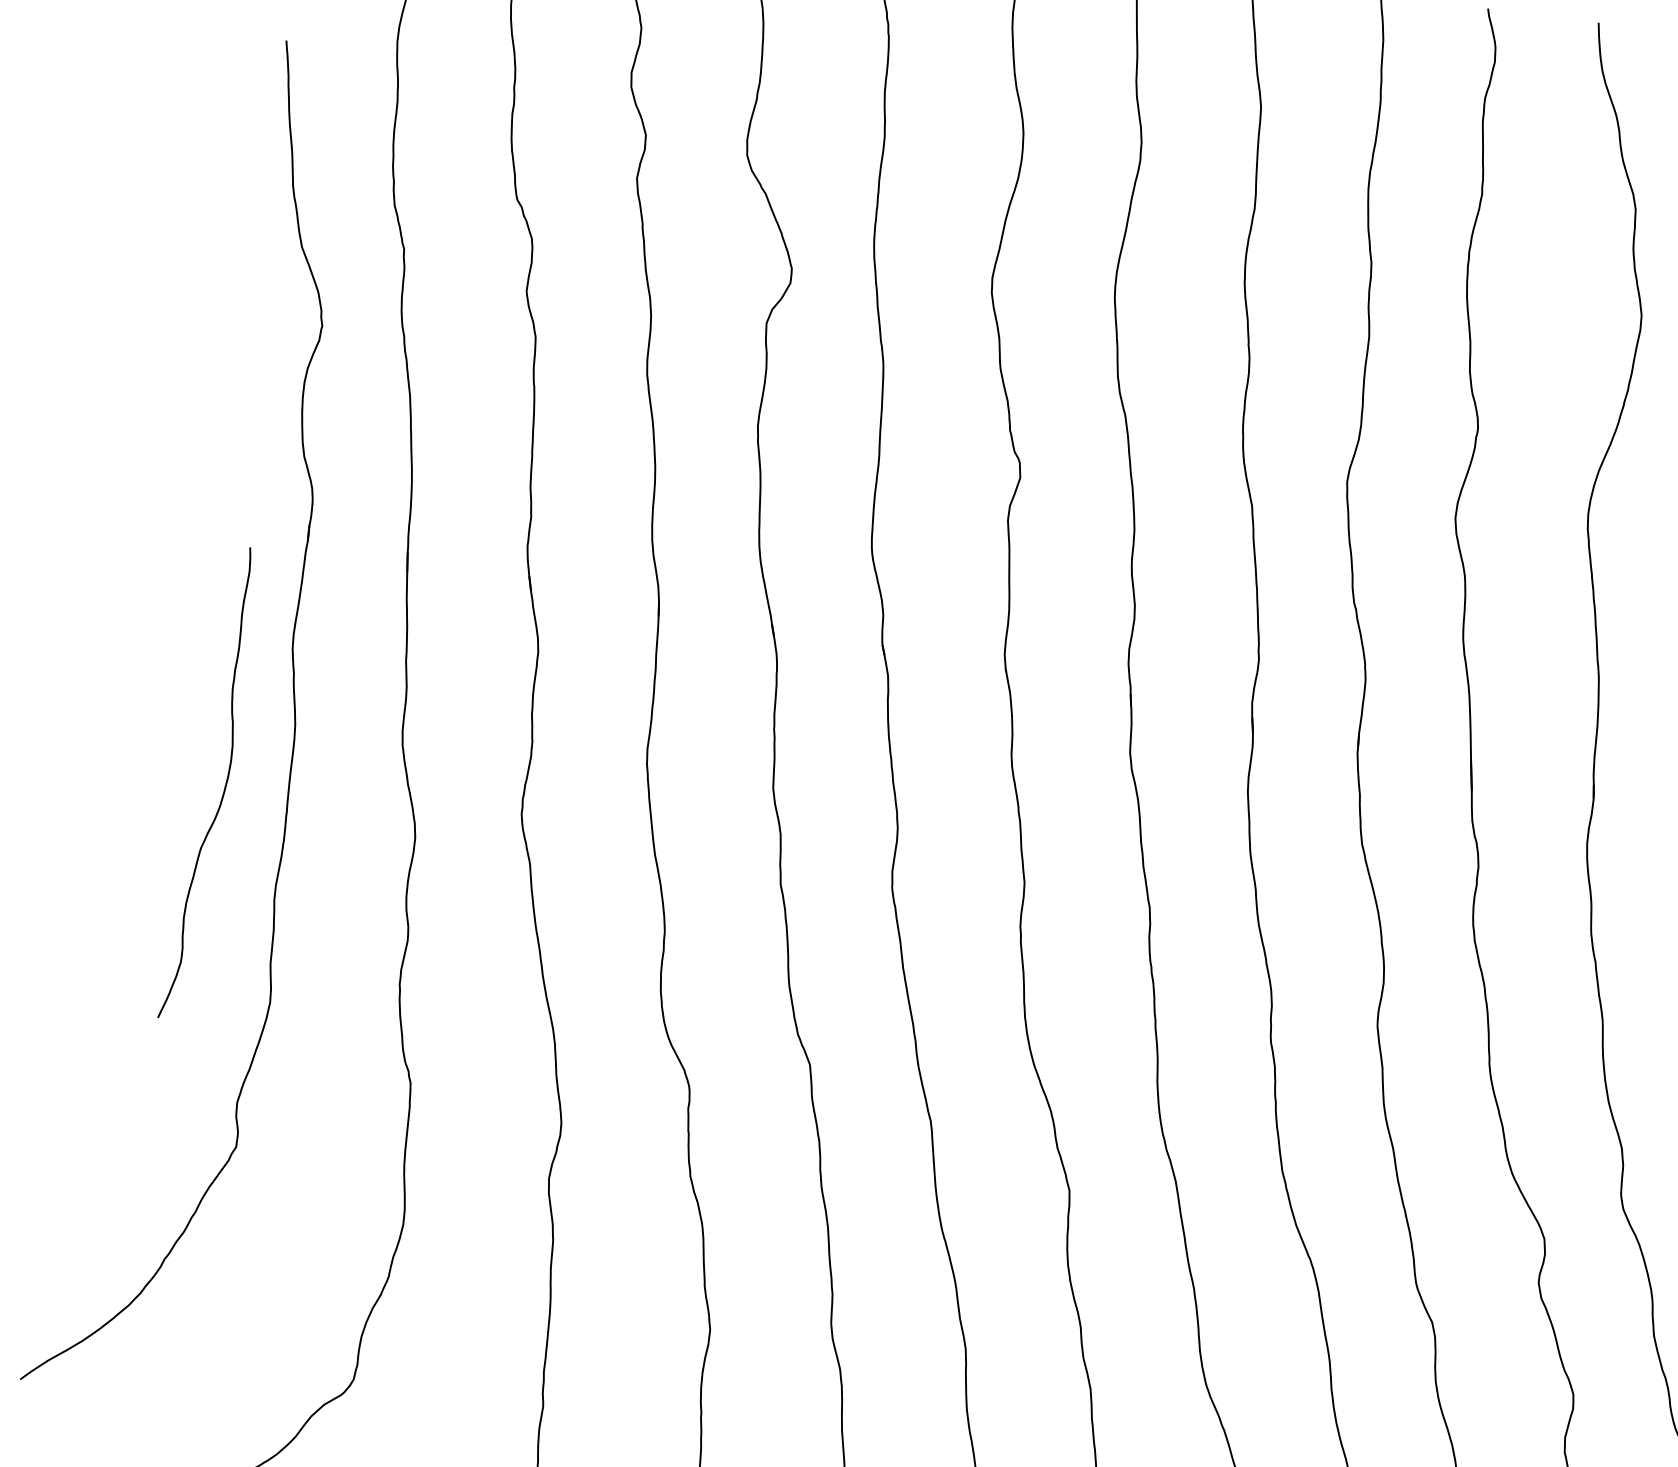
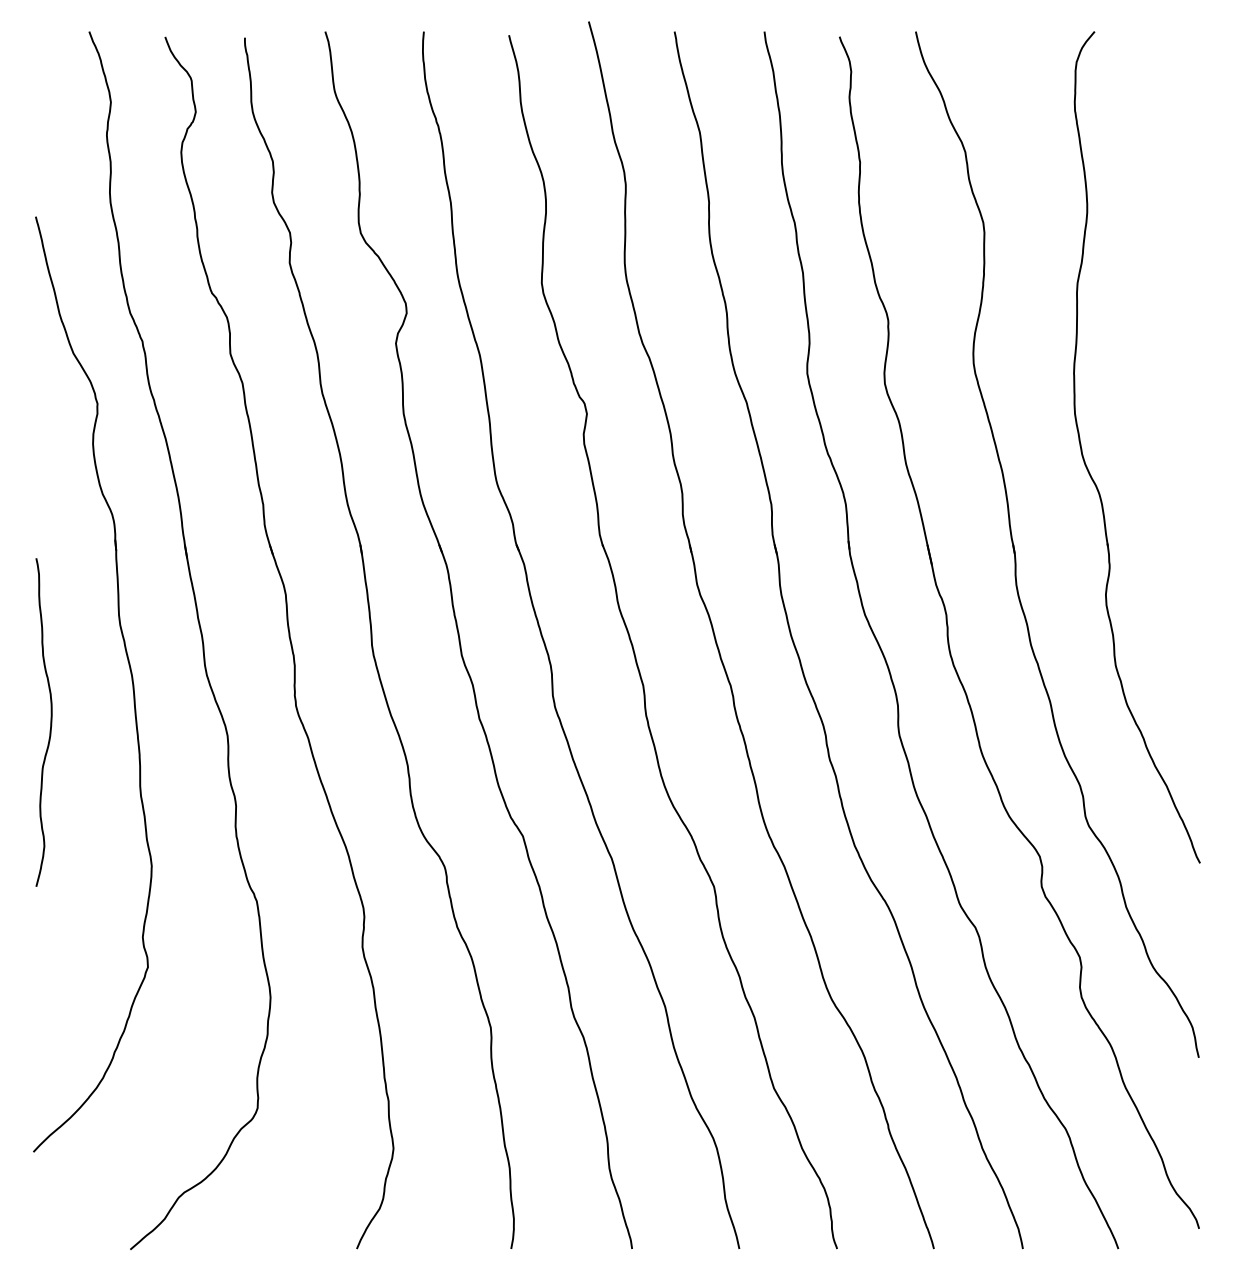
curve: (224, 786) -> (50, 722), moved

